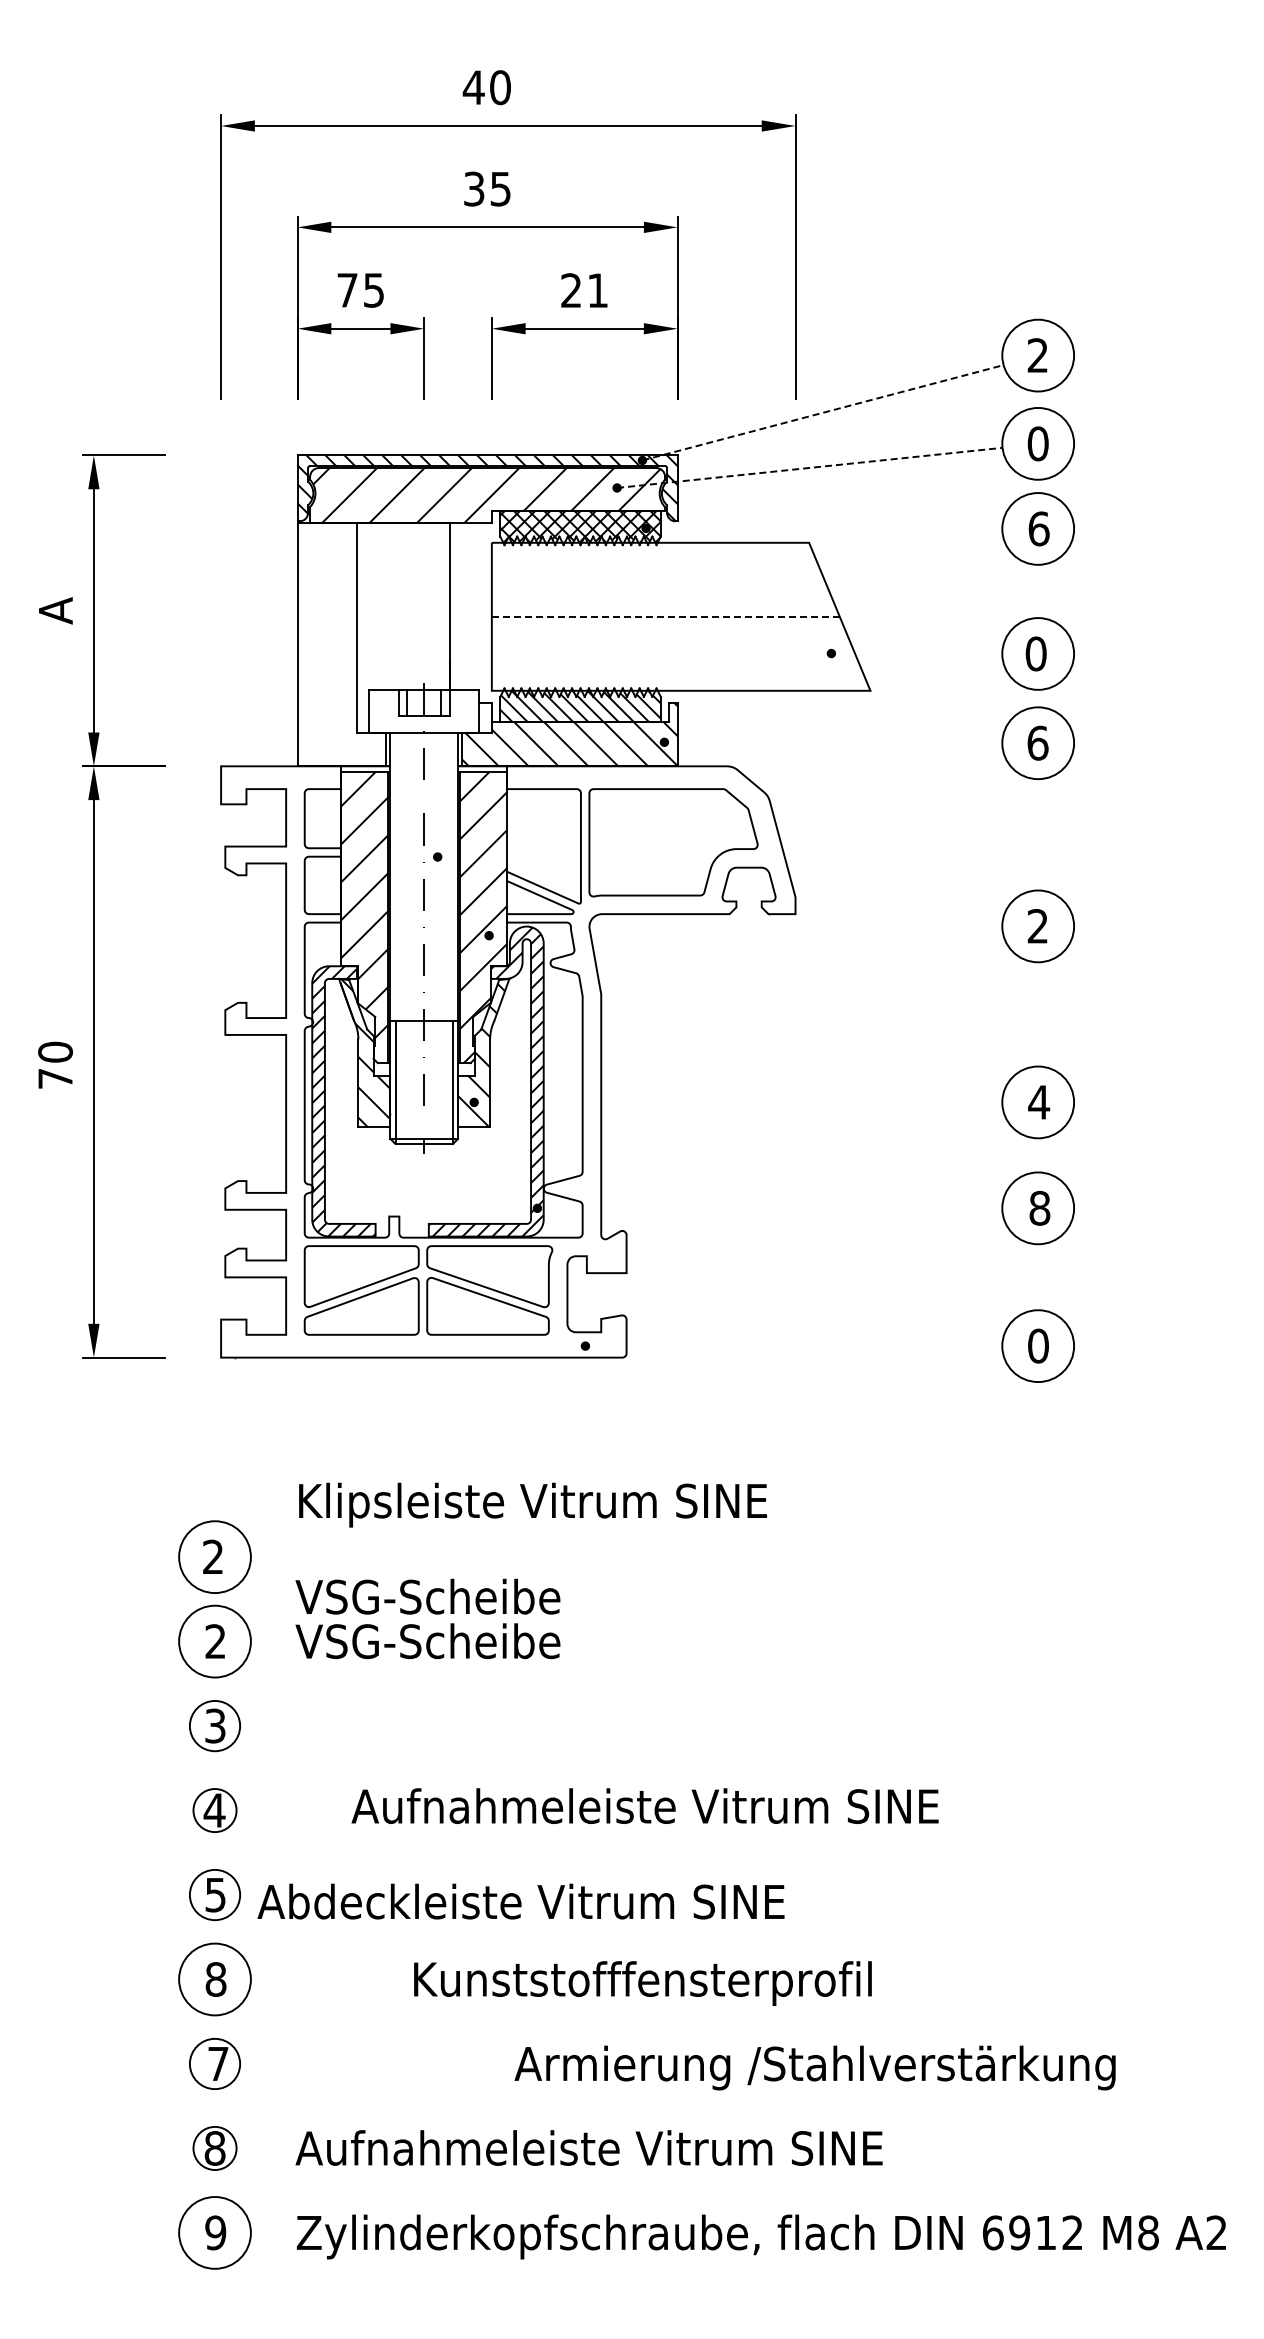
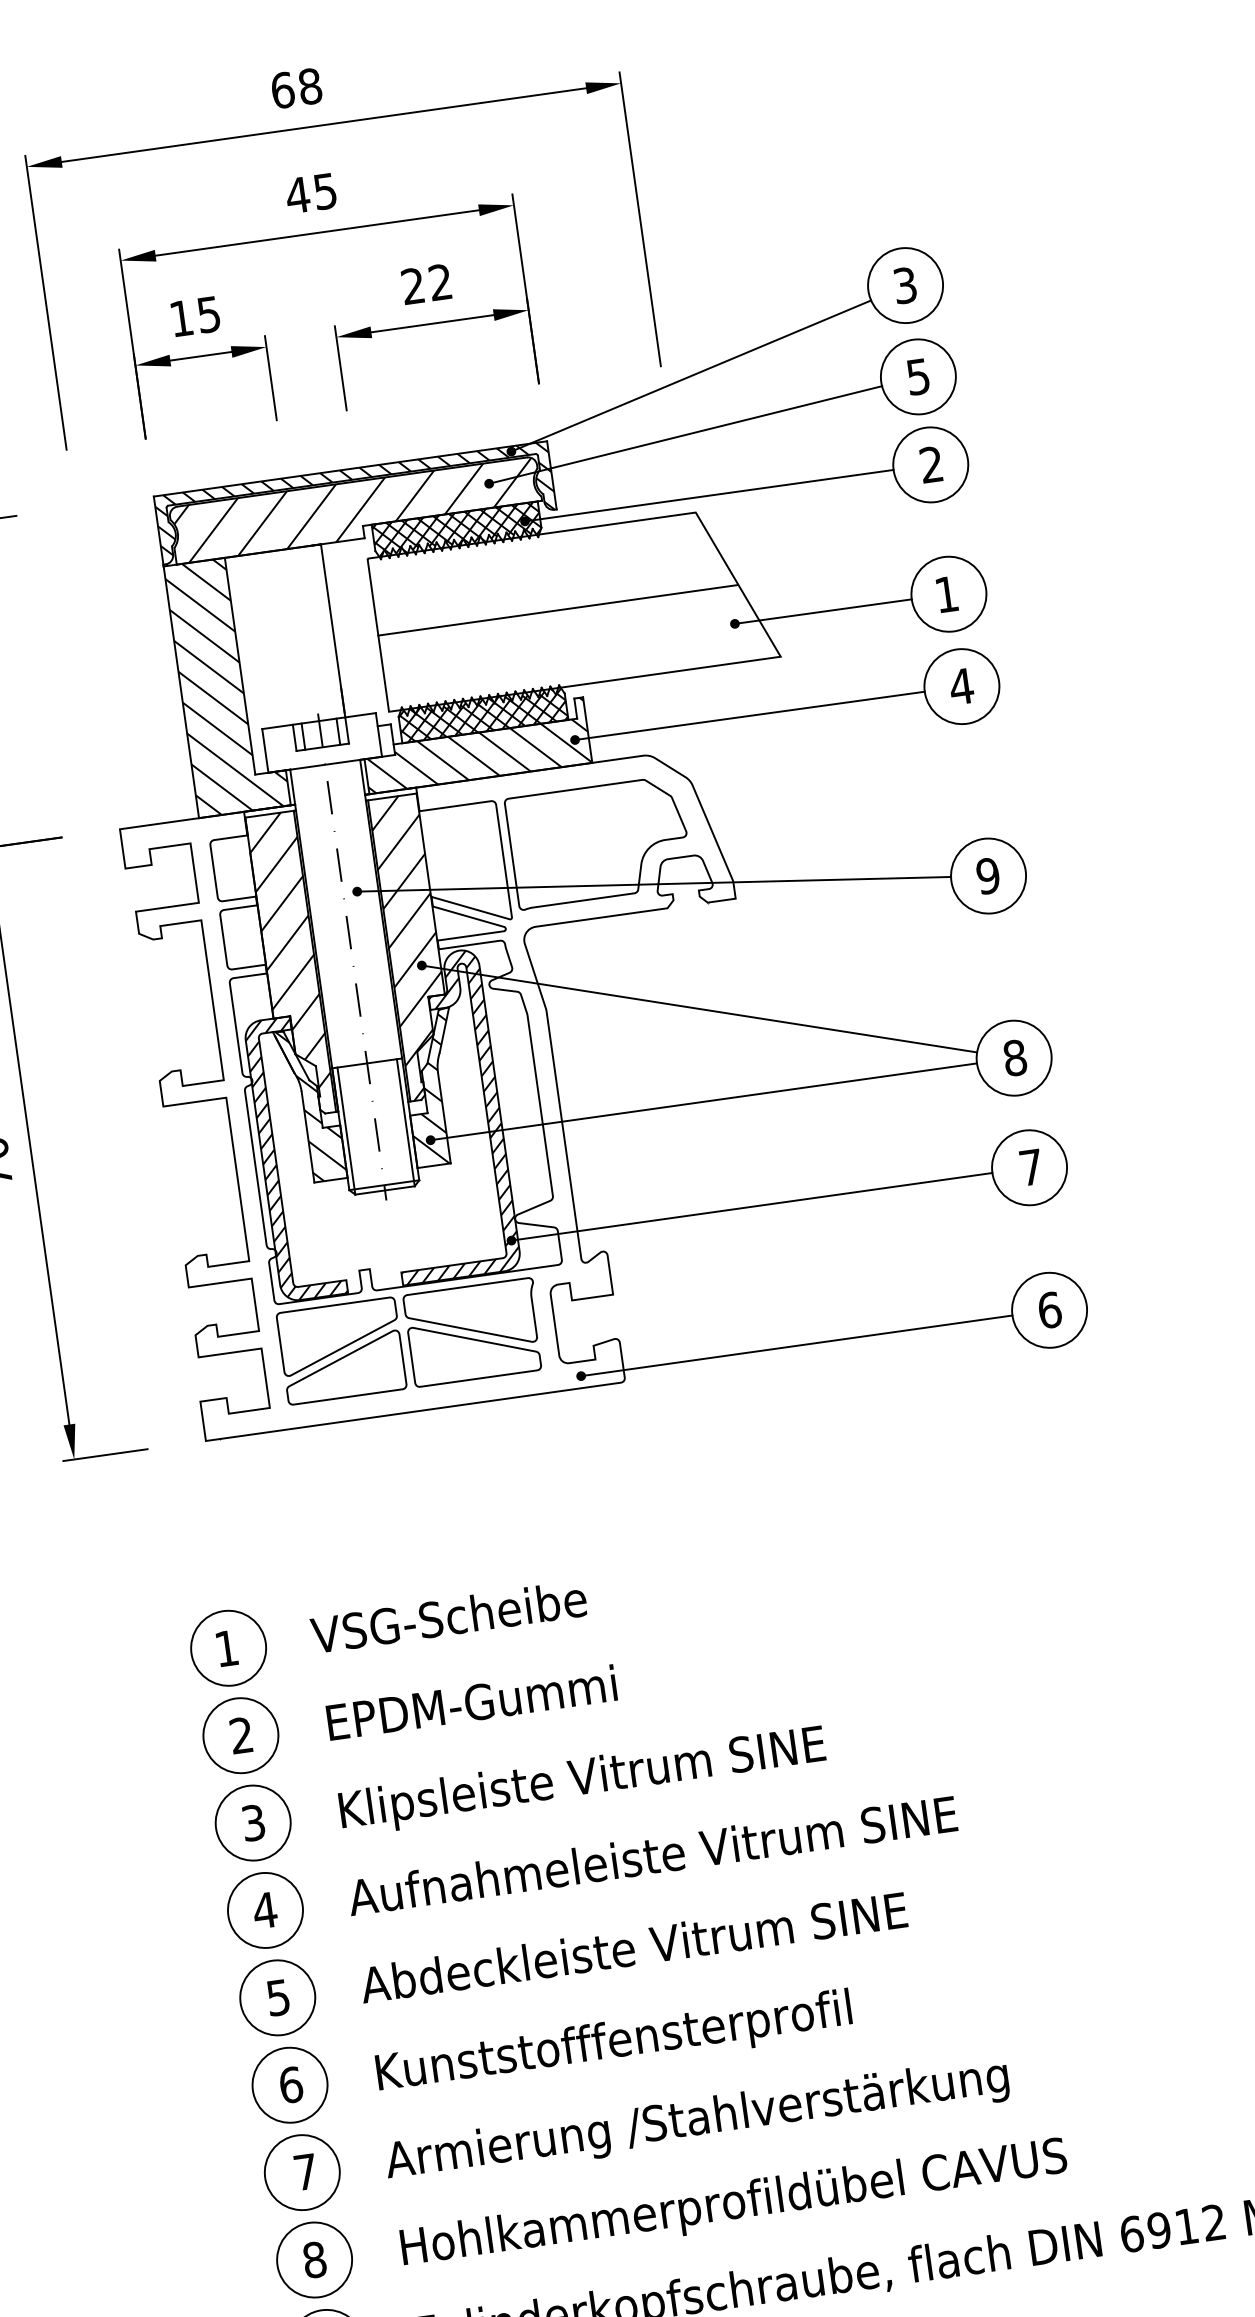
text: (486, 87) -> (295, 88), 40 -> 68
text: (474, 188) -> (298, 194), 35 -> 45
text: (347, 290) -> (181, 318), 75 -> 15
text: (597, 290) -> (440, 282), 21 -> 22
text: (1037, 355) -> (904, 285), 2 -> 3
line: (823, 412) -> (691, 375), dashed -> solid
text: (1037, 443) -> (917, 376), 0 -> 5
line: (809, 467) -> (685, 434), dashed -> solid
line: (824, 528) -> (709, 495), added
text: (1038, 528) -> (930, 464), 6 -> 2
line: (665, 617) -> (558, 610), dashed -> solid
hatch: (341, 644) -> (226, 685), added
line: (916, 653) -> (822, 611), added
text: (1035, 653) -> (946, 594), 0 -> 1
hatch: (580, 705) -> (482, 714), added
line: (833, 742) -> (750, 715), added
text: (1037, 742) -> (961, 685), 6 -> 4
line: (719, 889) -> (653, 884), added
text: (1037, 926) -> (987, 876), 2 -> 9
line: (746, 1013) -> (699, 1008), added
line: (738, 1102) -> (704, 1101), added
text: (1039, 1102) -> (1015, 1058), 4 -> 8
text: (1039, 1207) -> (1030, 1166), 8 -> 7
line: (769, 1208) -> (751, 1206), added
text: (1038, 1345) -> (1049, 1309), 0 -> 6
line: (793, 1346) -> (796, 1346), added
text: (532, 1504) -> (582, 1780), moved
text: (212, 1556) -> (225, 1647), 2 -> 1
text: (427, 1596) -> (448, 1616), moved
text: (436, 1641) -> (470, 1703), VSG-Scheibe -> EPDM-Gummi
circle: (214, 1725) -> (252, 1822), size x1.43
text: (644, 1805) -> (651, 1855), moved
circle: (214, 1810) -> (264, 1910), size x1.67
circle: (214, 1894) -> (277, 1997), size x1.43
text: (520, 1901) -> (633, 1947), moved
text: (215, 1979) -> (290, 2085), 8 -> 6
text: (642, 1983) -> (613, 2043), moved
circle: (214, 2063) -> (301, 2172), size x1.43
text: (814, 2067) -> (696, 2120), moved
circle: (214, 2148) -> (314, 2260), size x1.67
text: (618, 2152) -> (732, 2205), Aufnahmeleiste Vitrum SINE -> Hohlkammerprofildübel CAVUS

